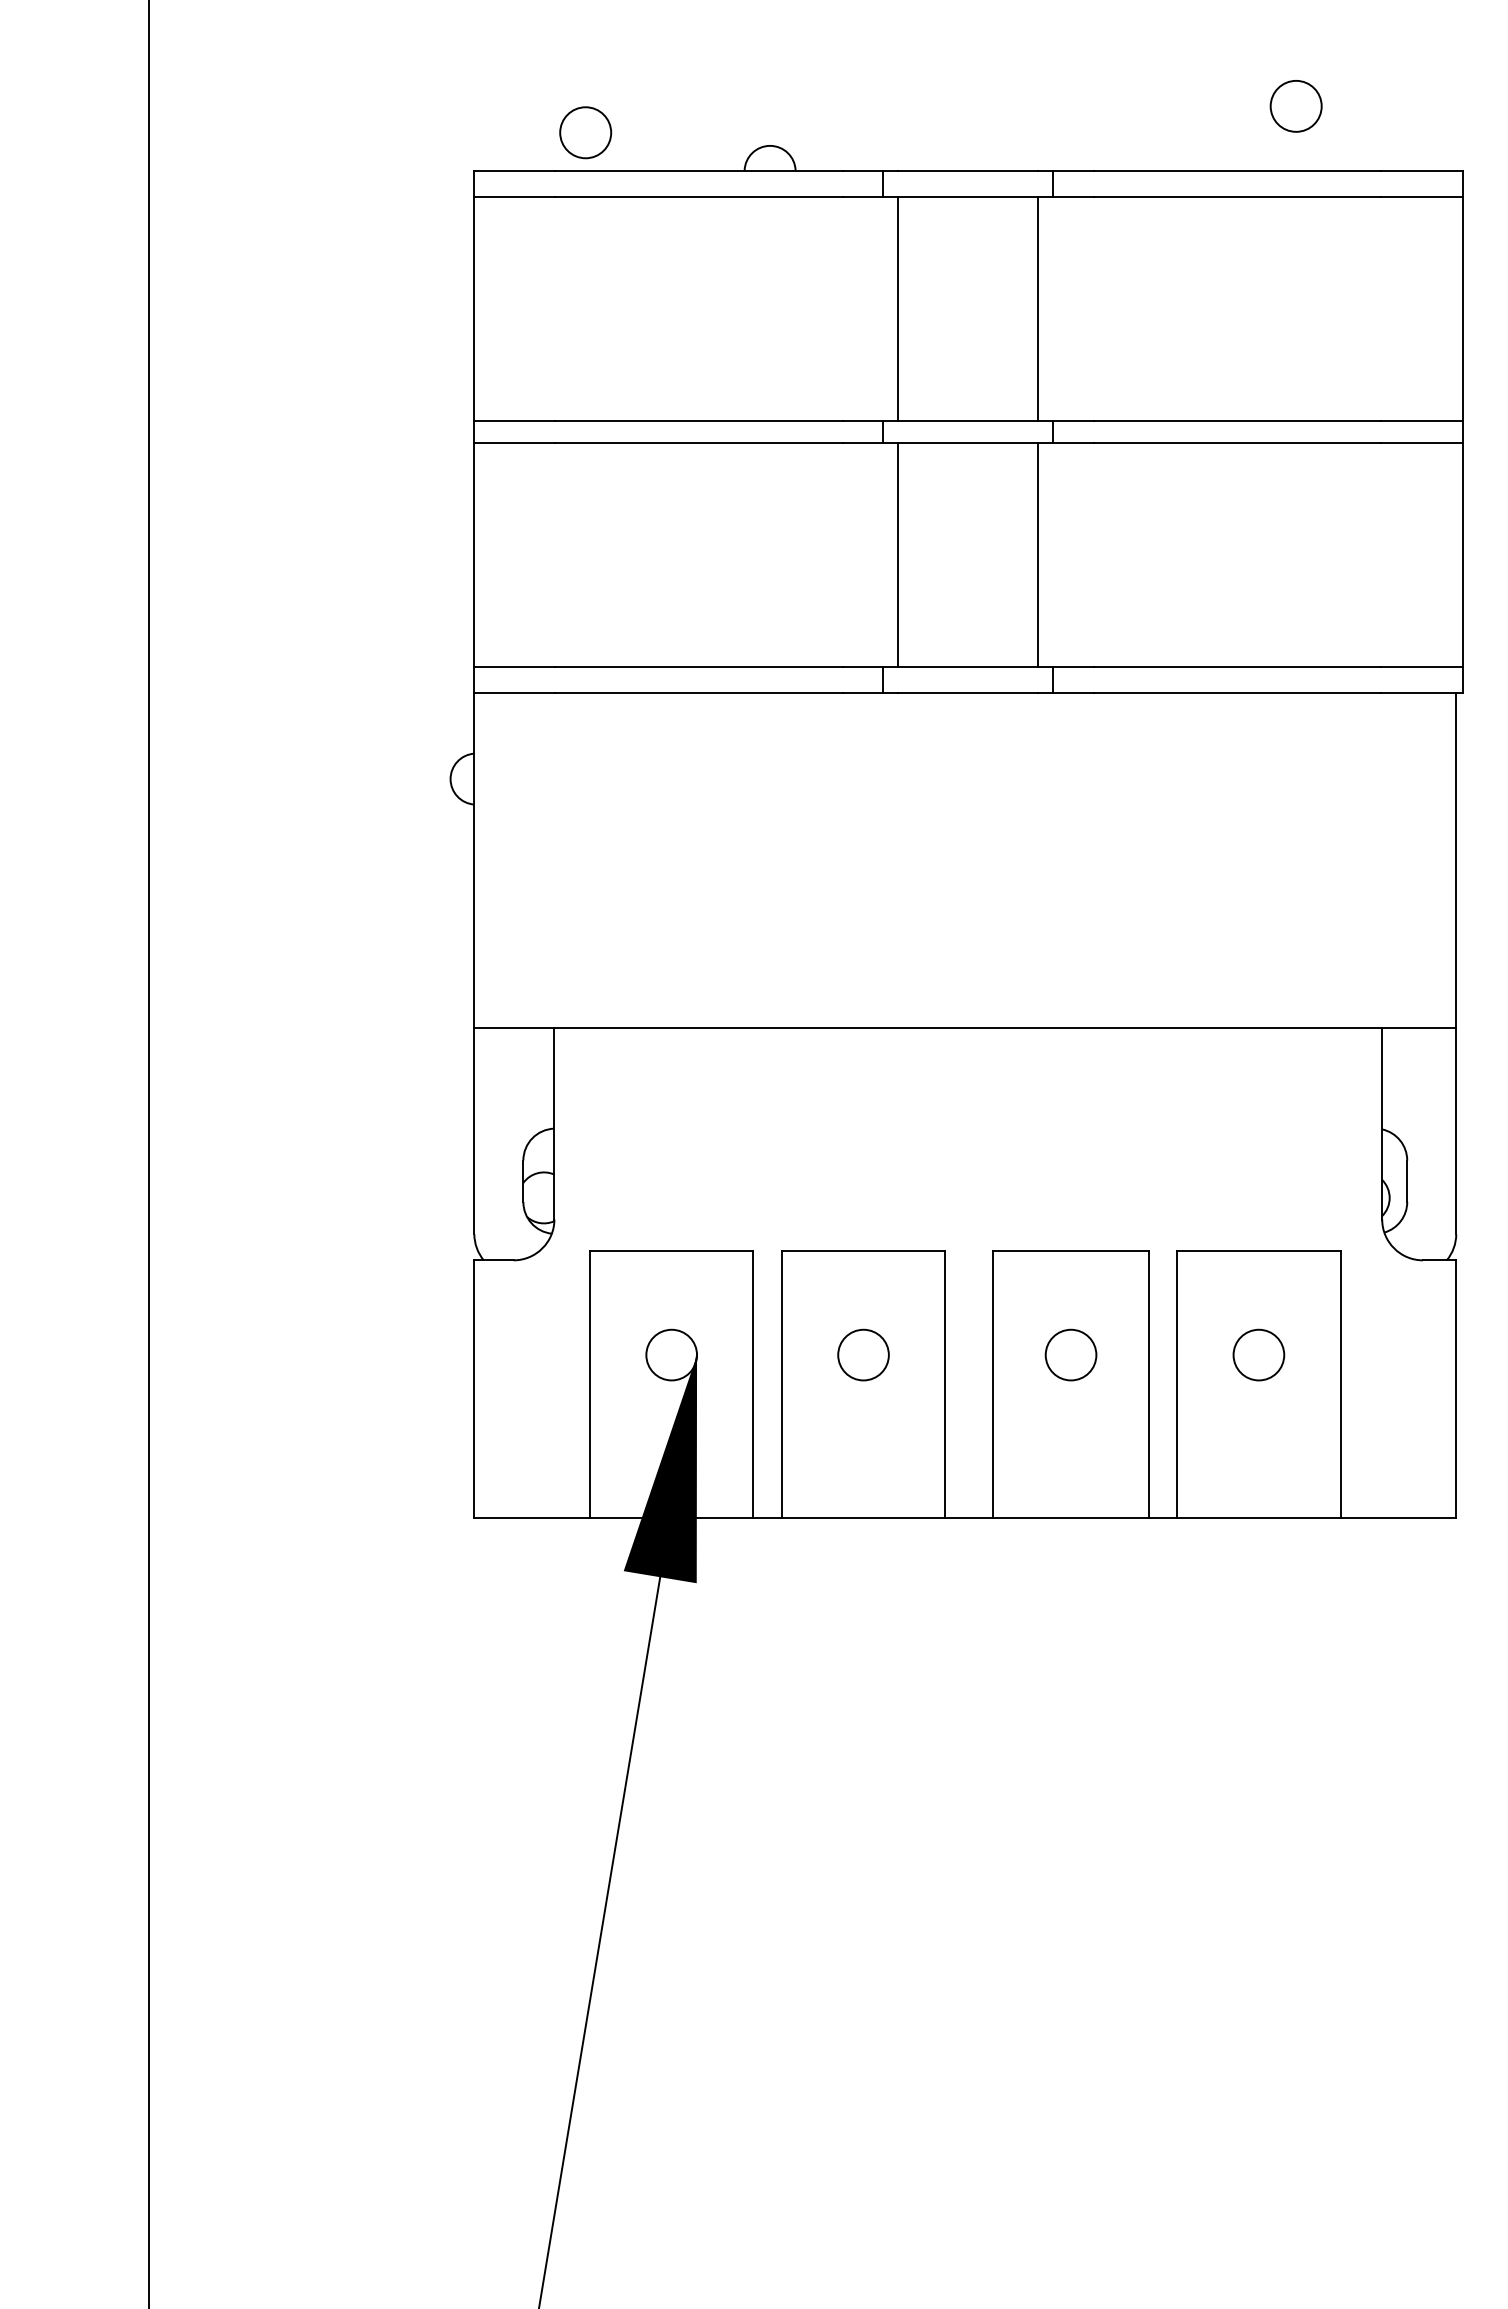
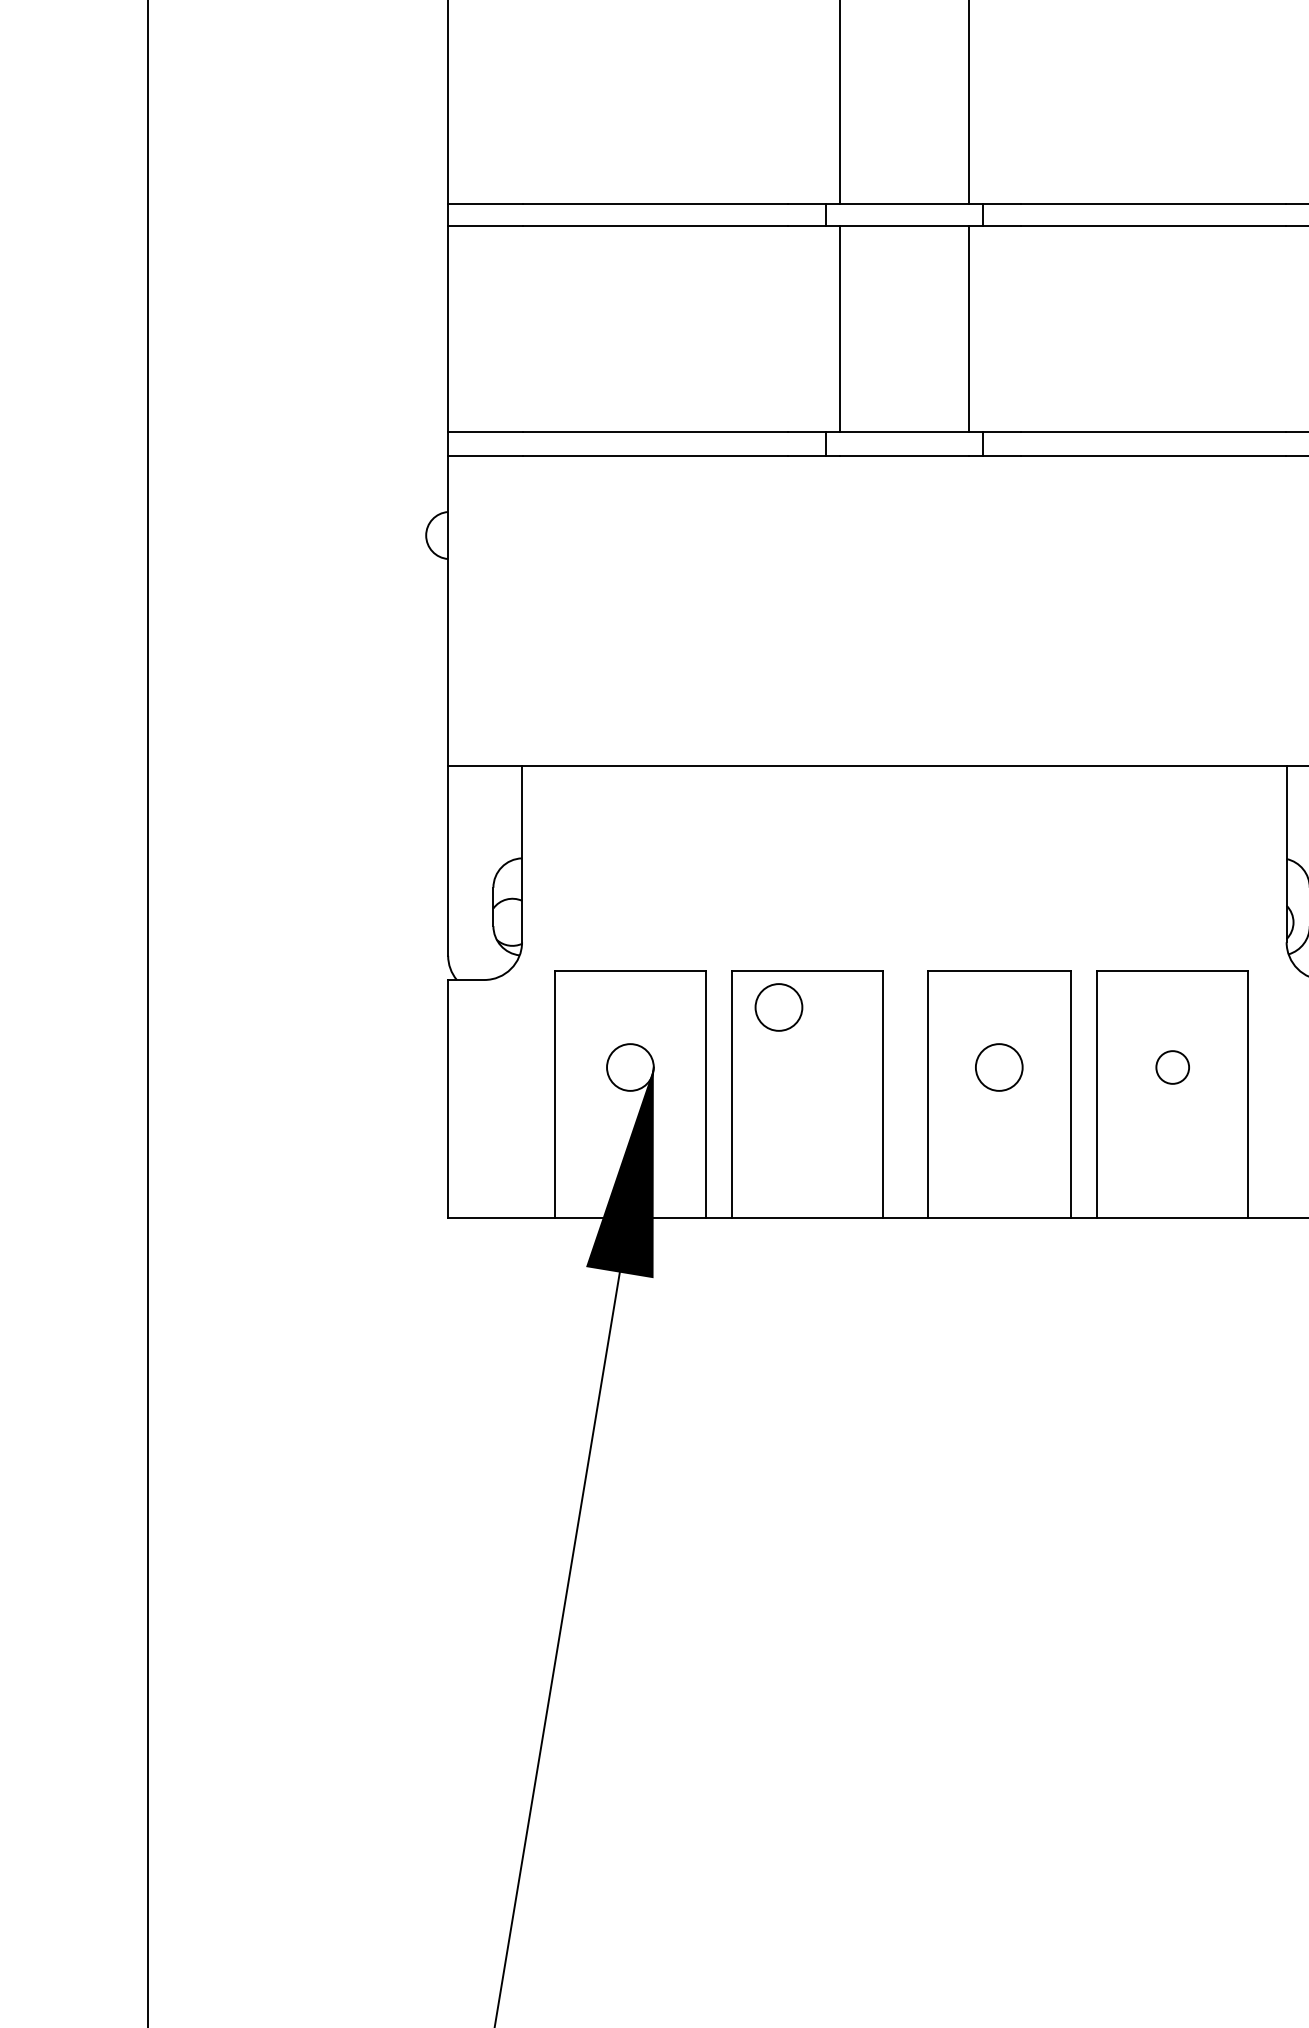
circle: (863, 1354) -> (778, 1006), moved
circle: (1258, 1354) -> (1172, 1066), size x0.7

